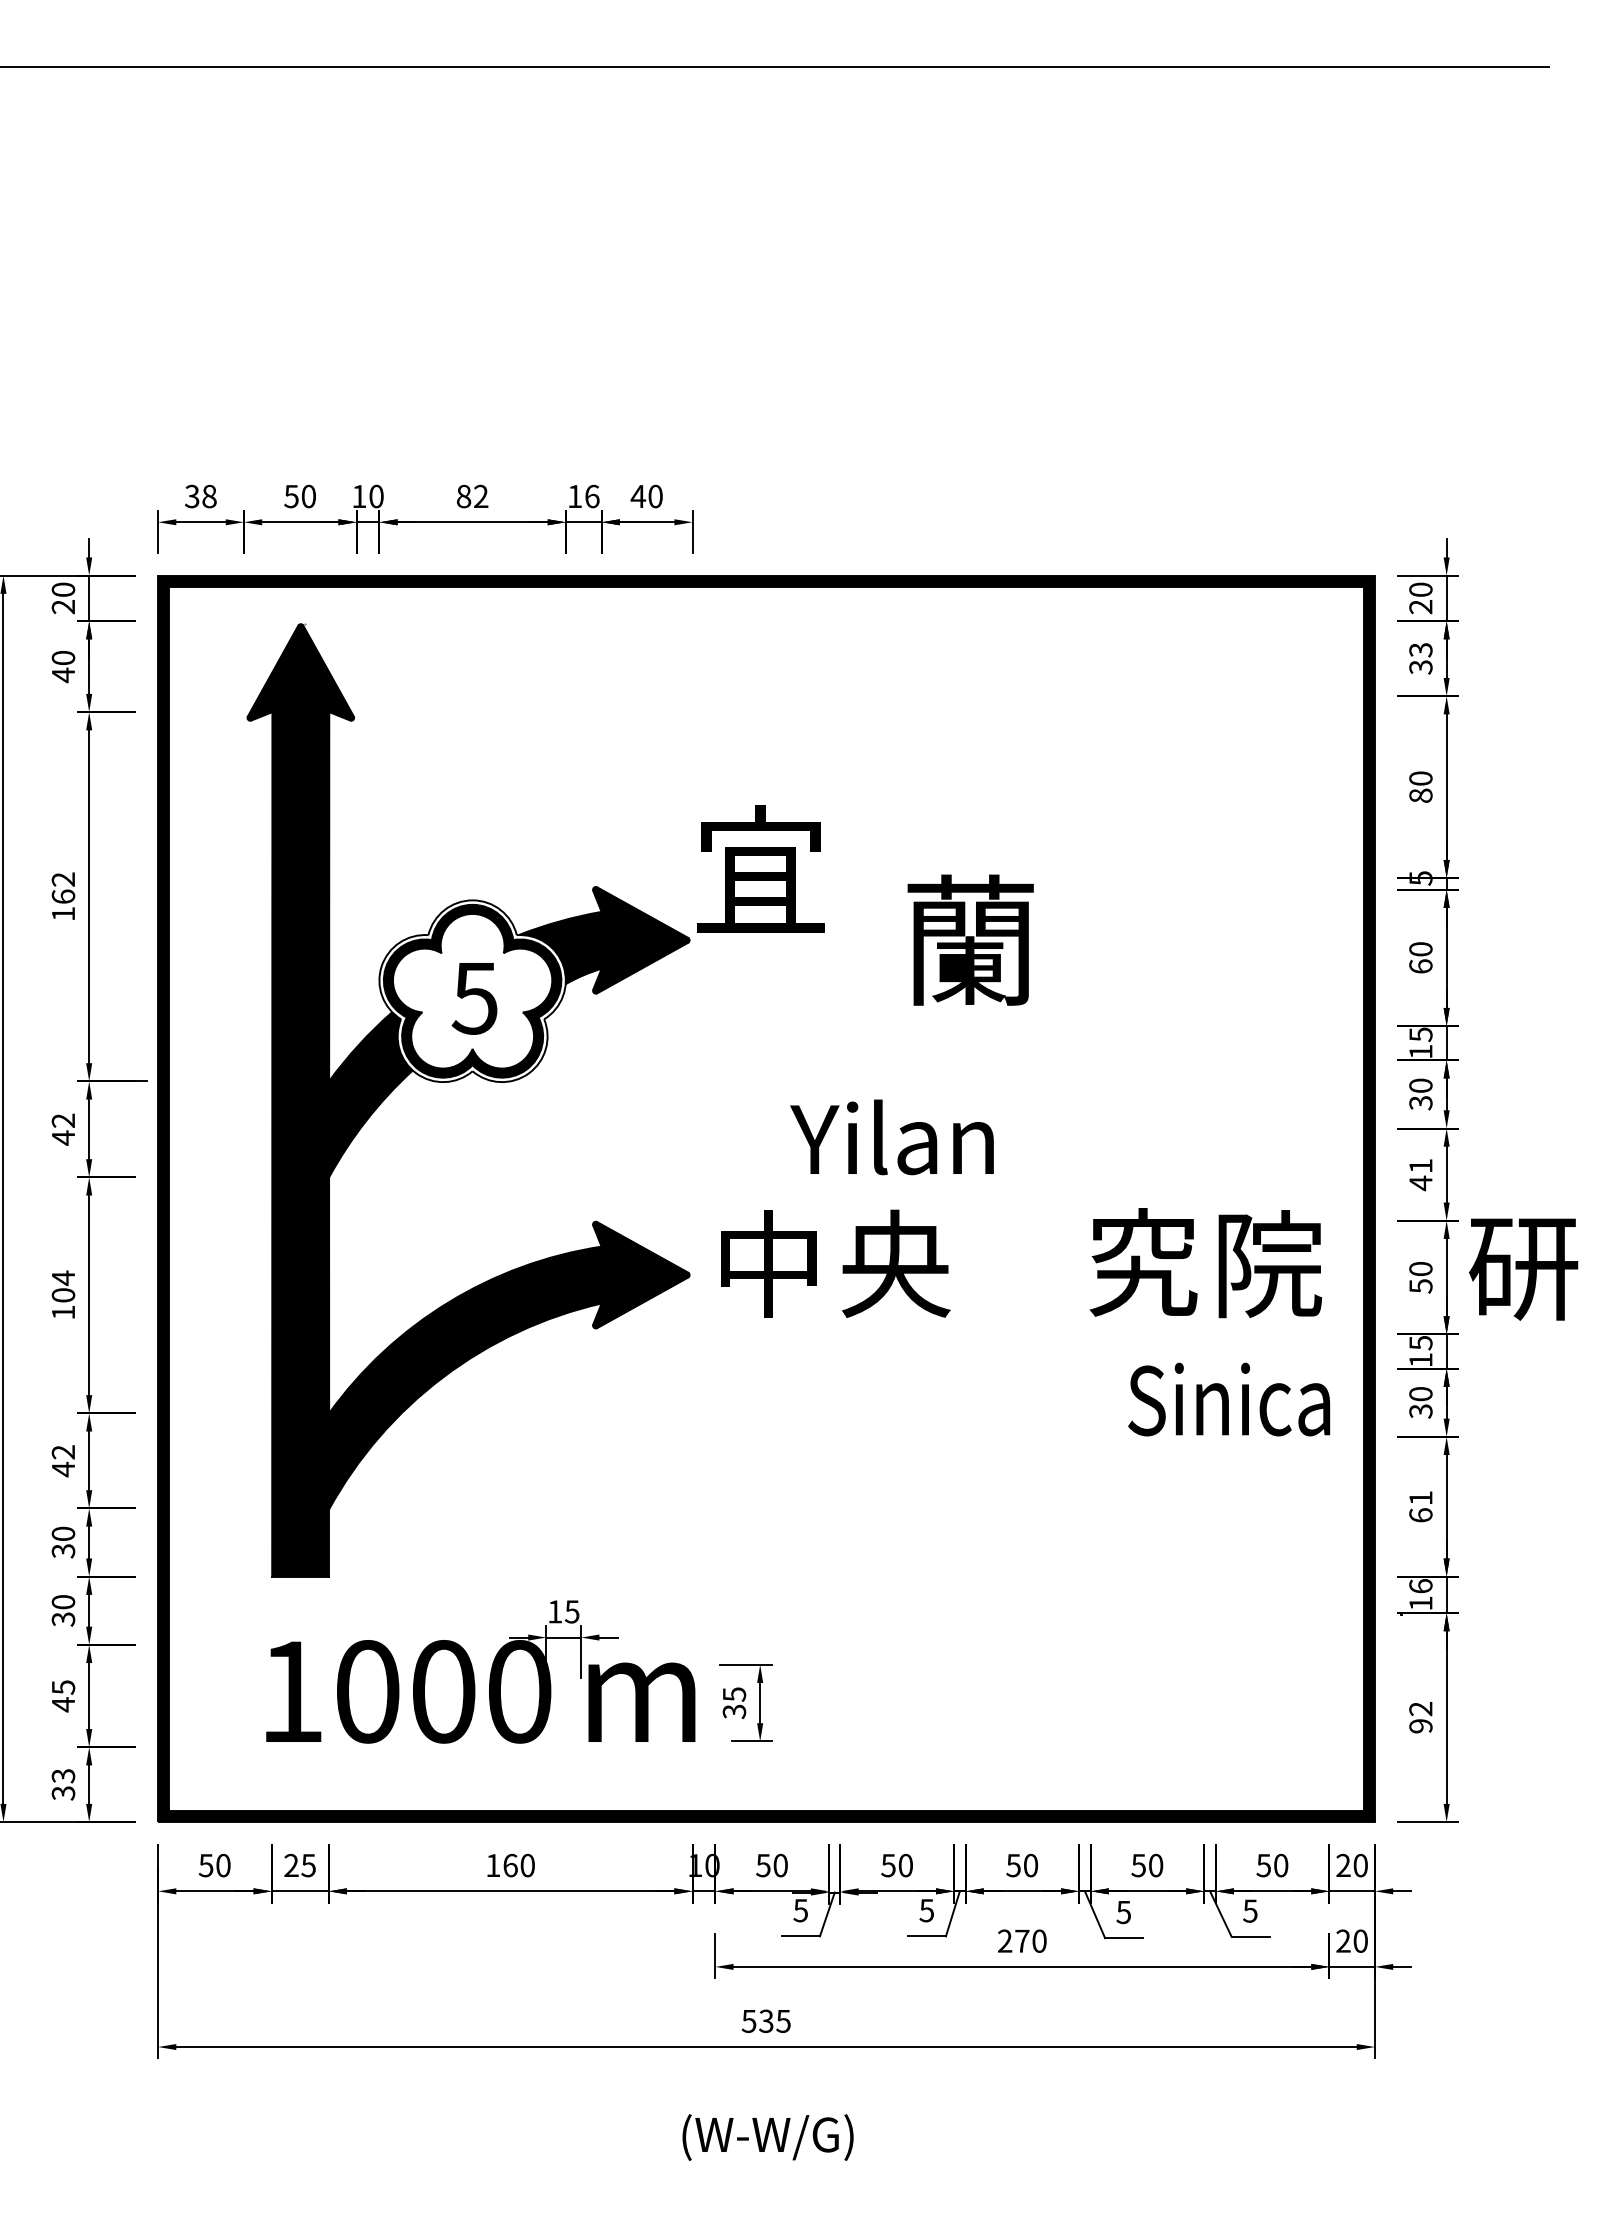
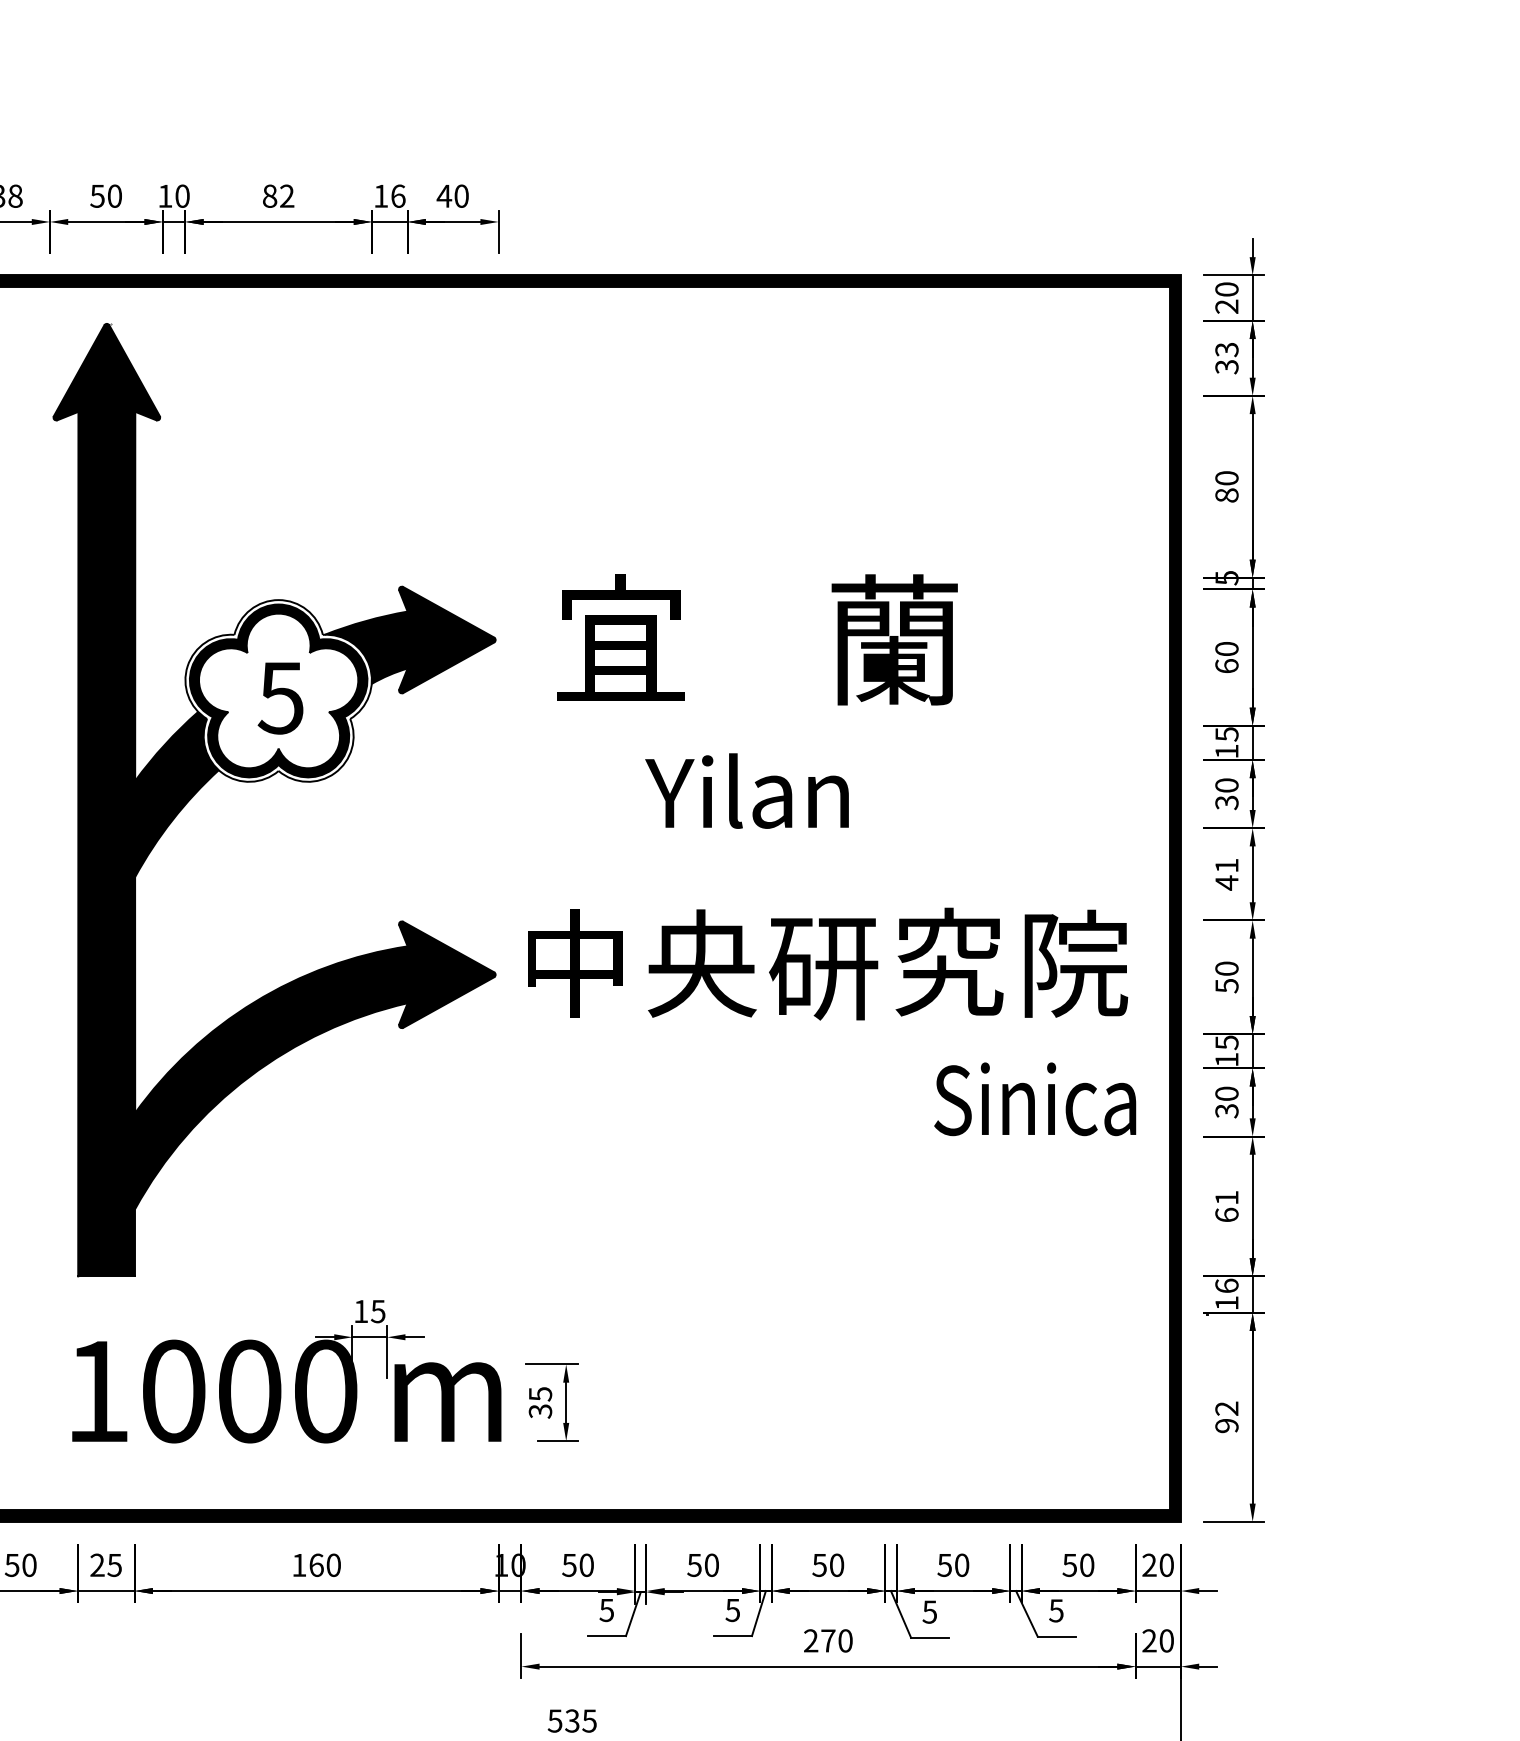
text: (760, 868) -> (620, 637), moved
text: (970, 939) -> (894, 639), moved
text: (891, 1137) -> (746, 791), moved
text: (1523, 1269) -> (823, 969), moved

